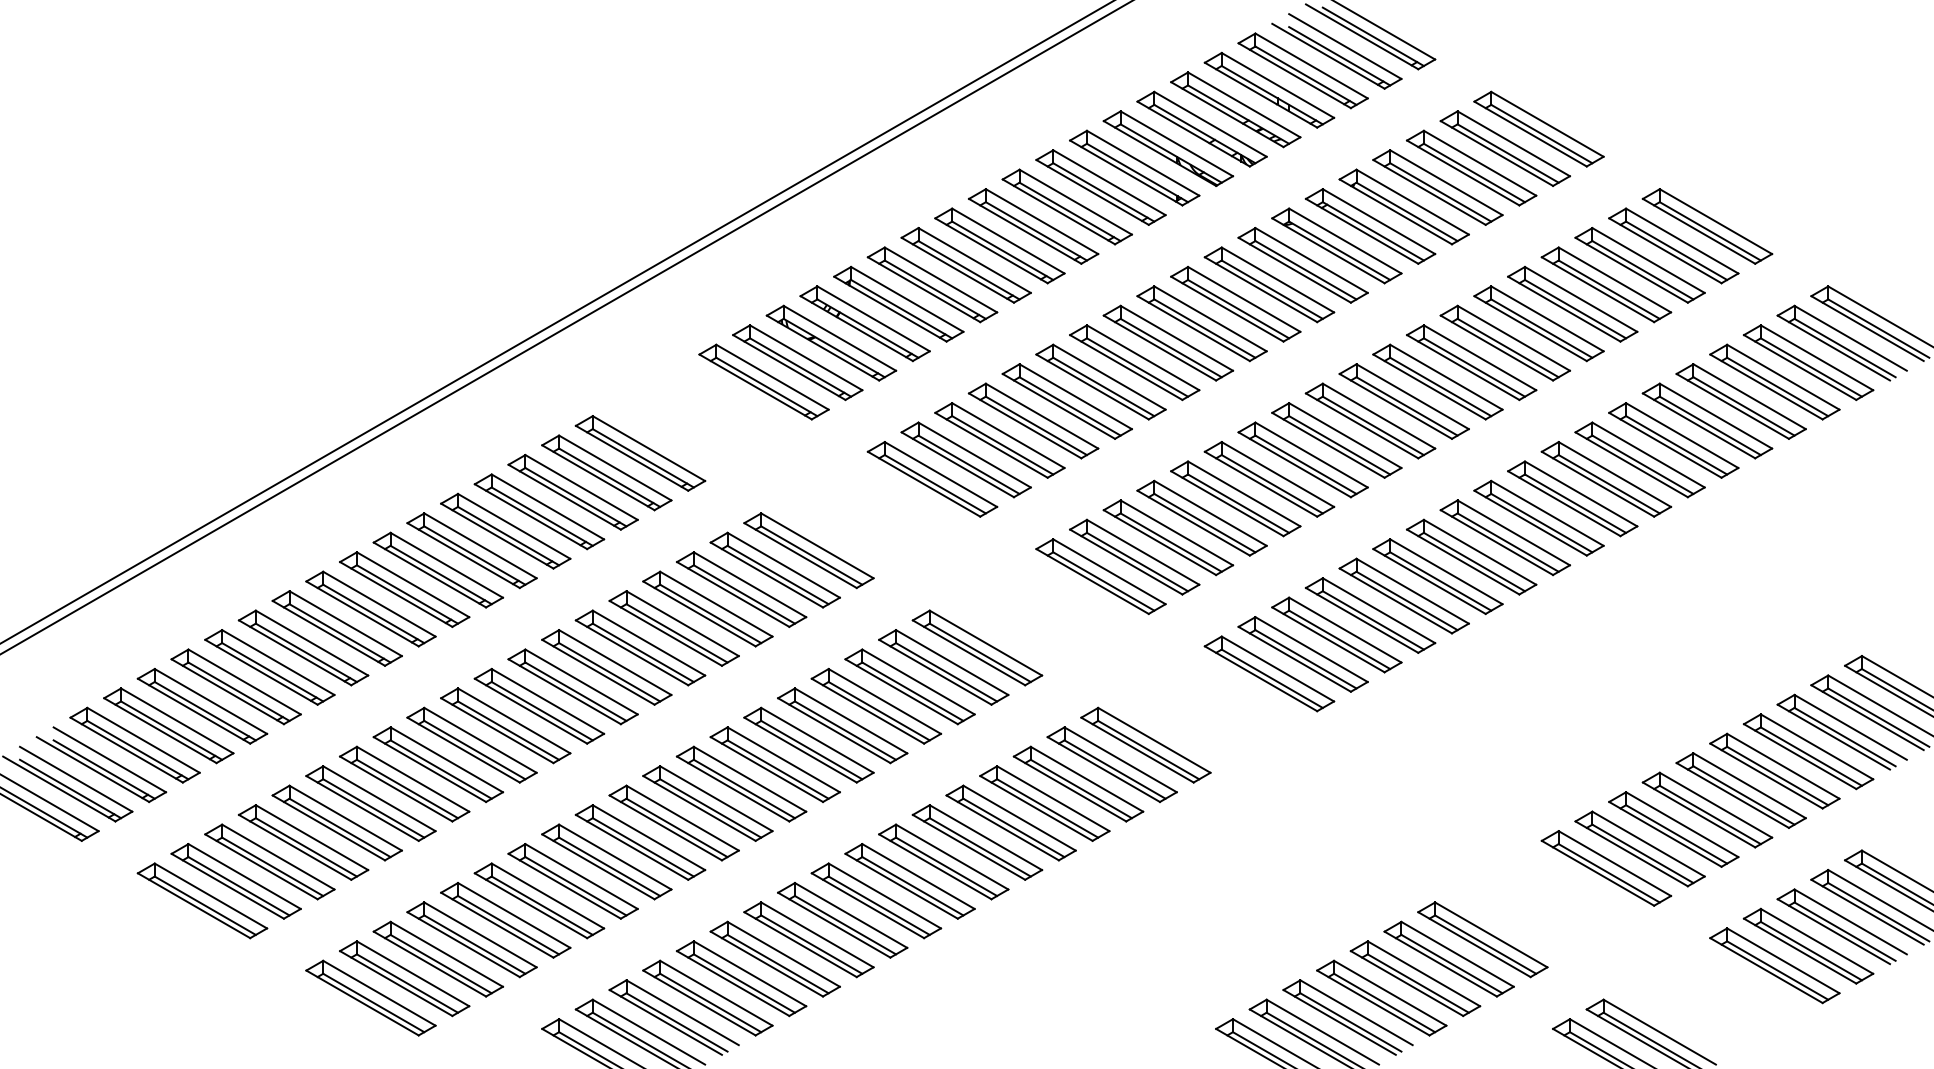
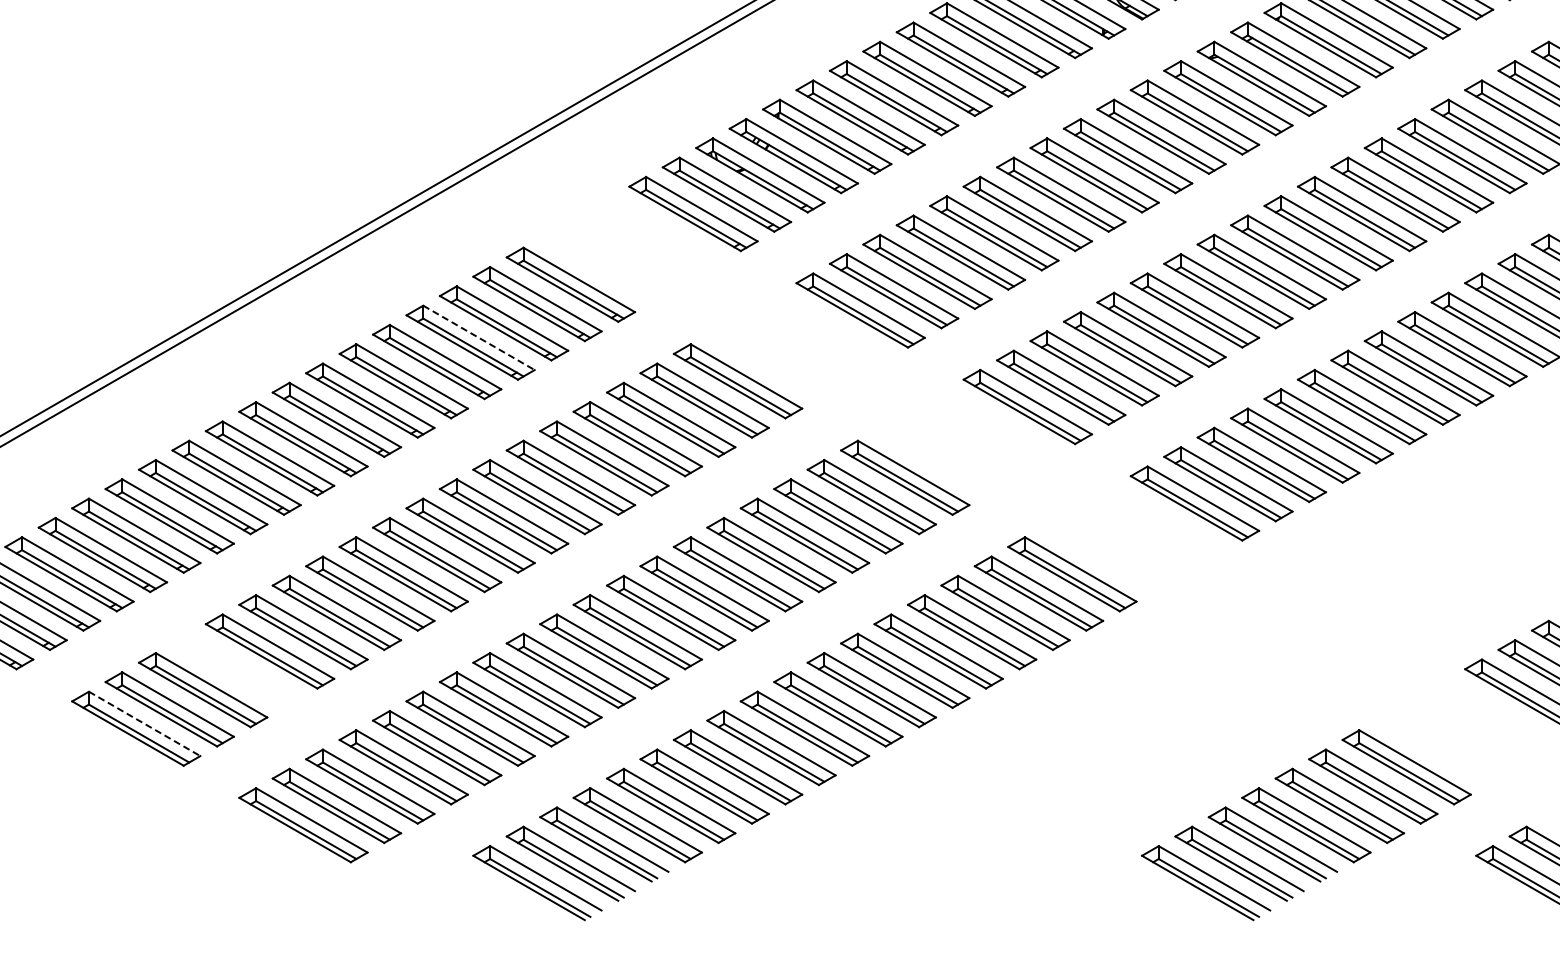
line: (547, 506) -> (478, 337), solid -> dashed
part: (303, 842) -> (236, 670), removed
line: (210, 896) -> (144, 724), solid -> dashed

